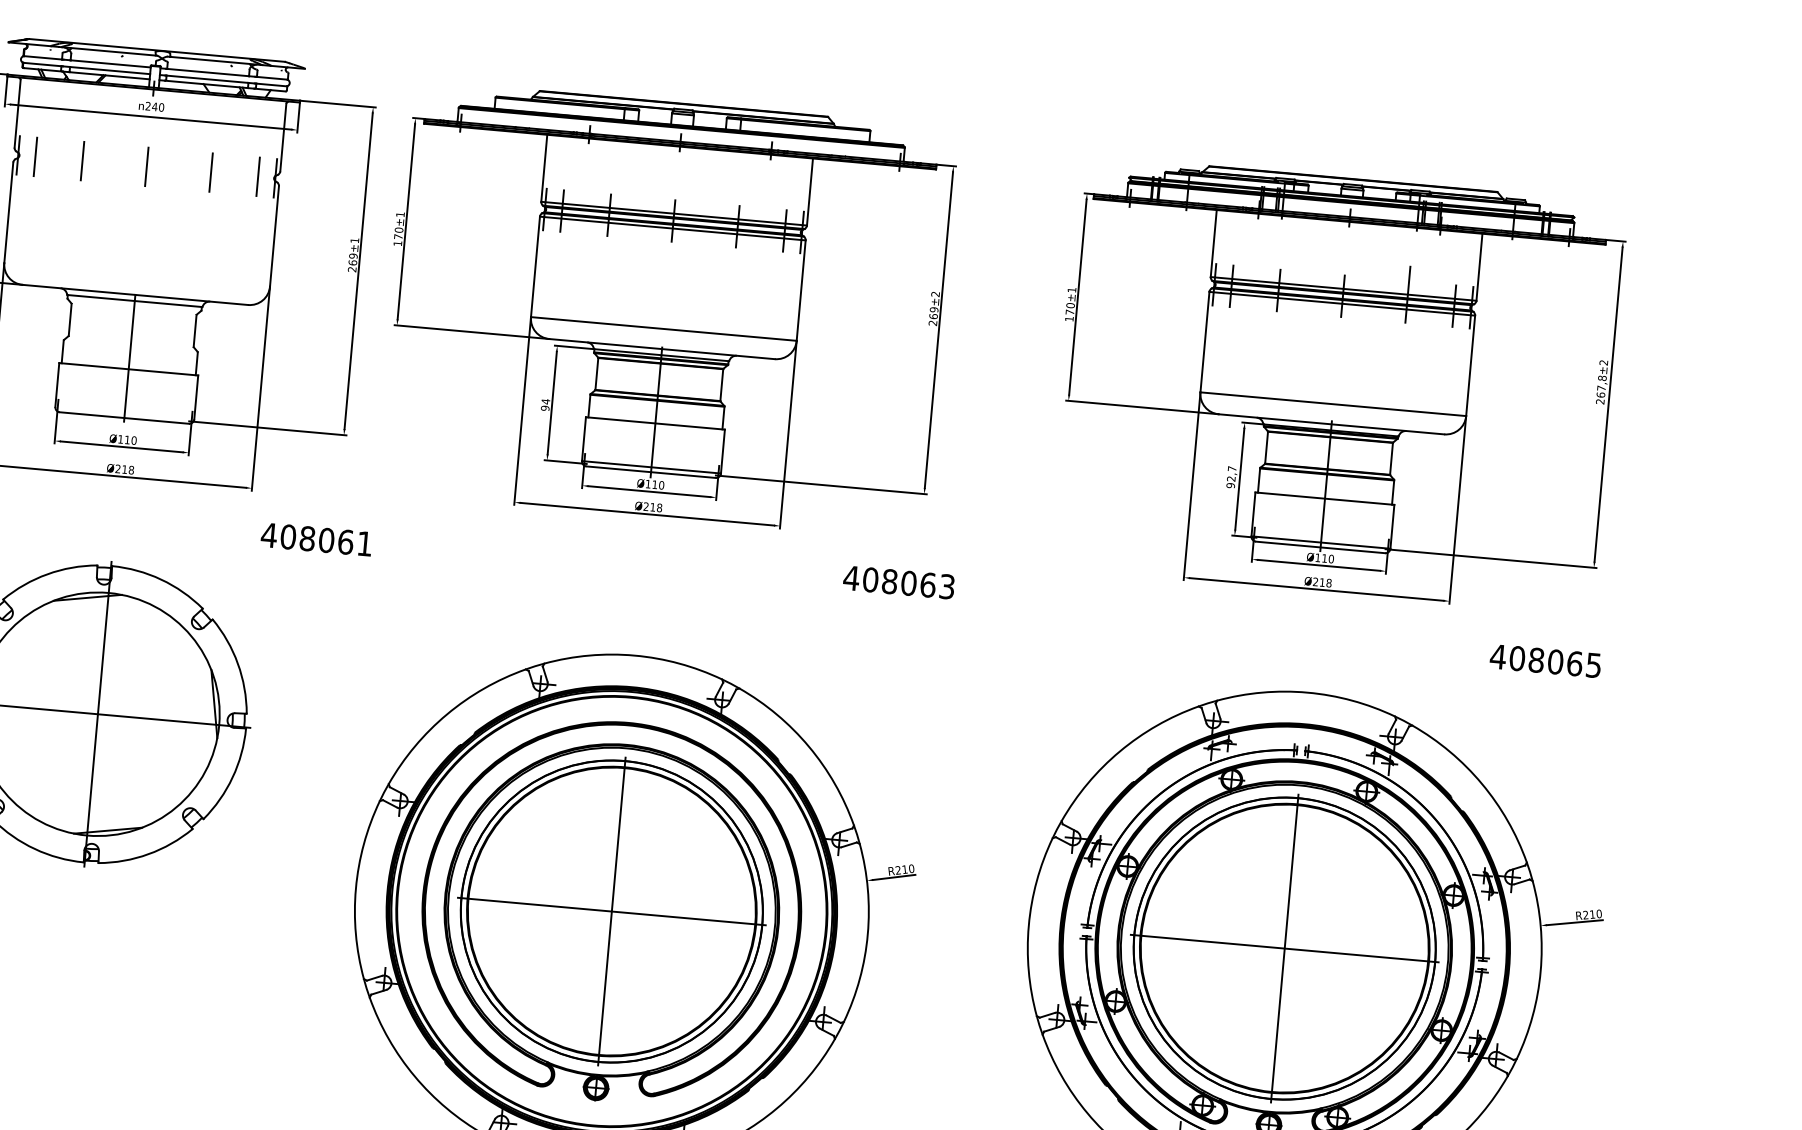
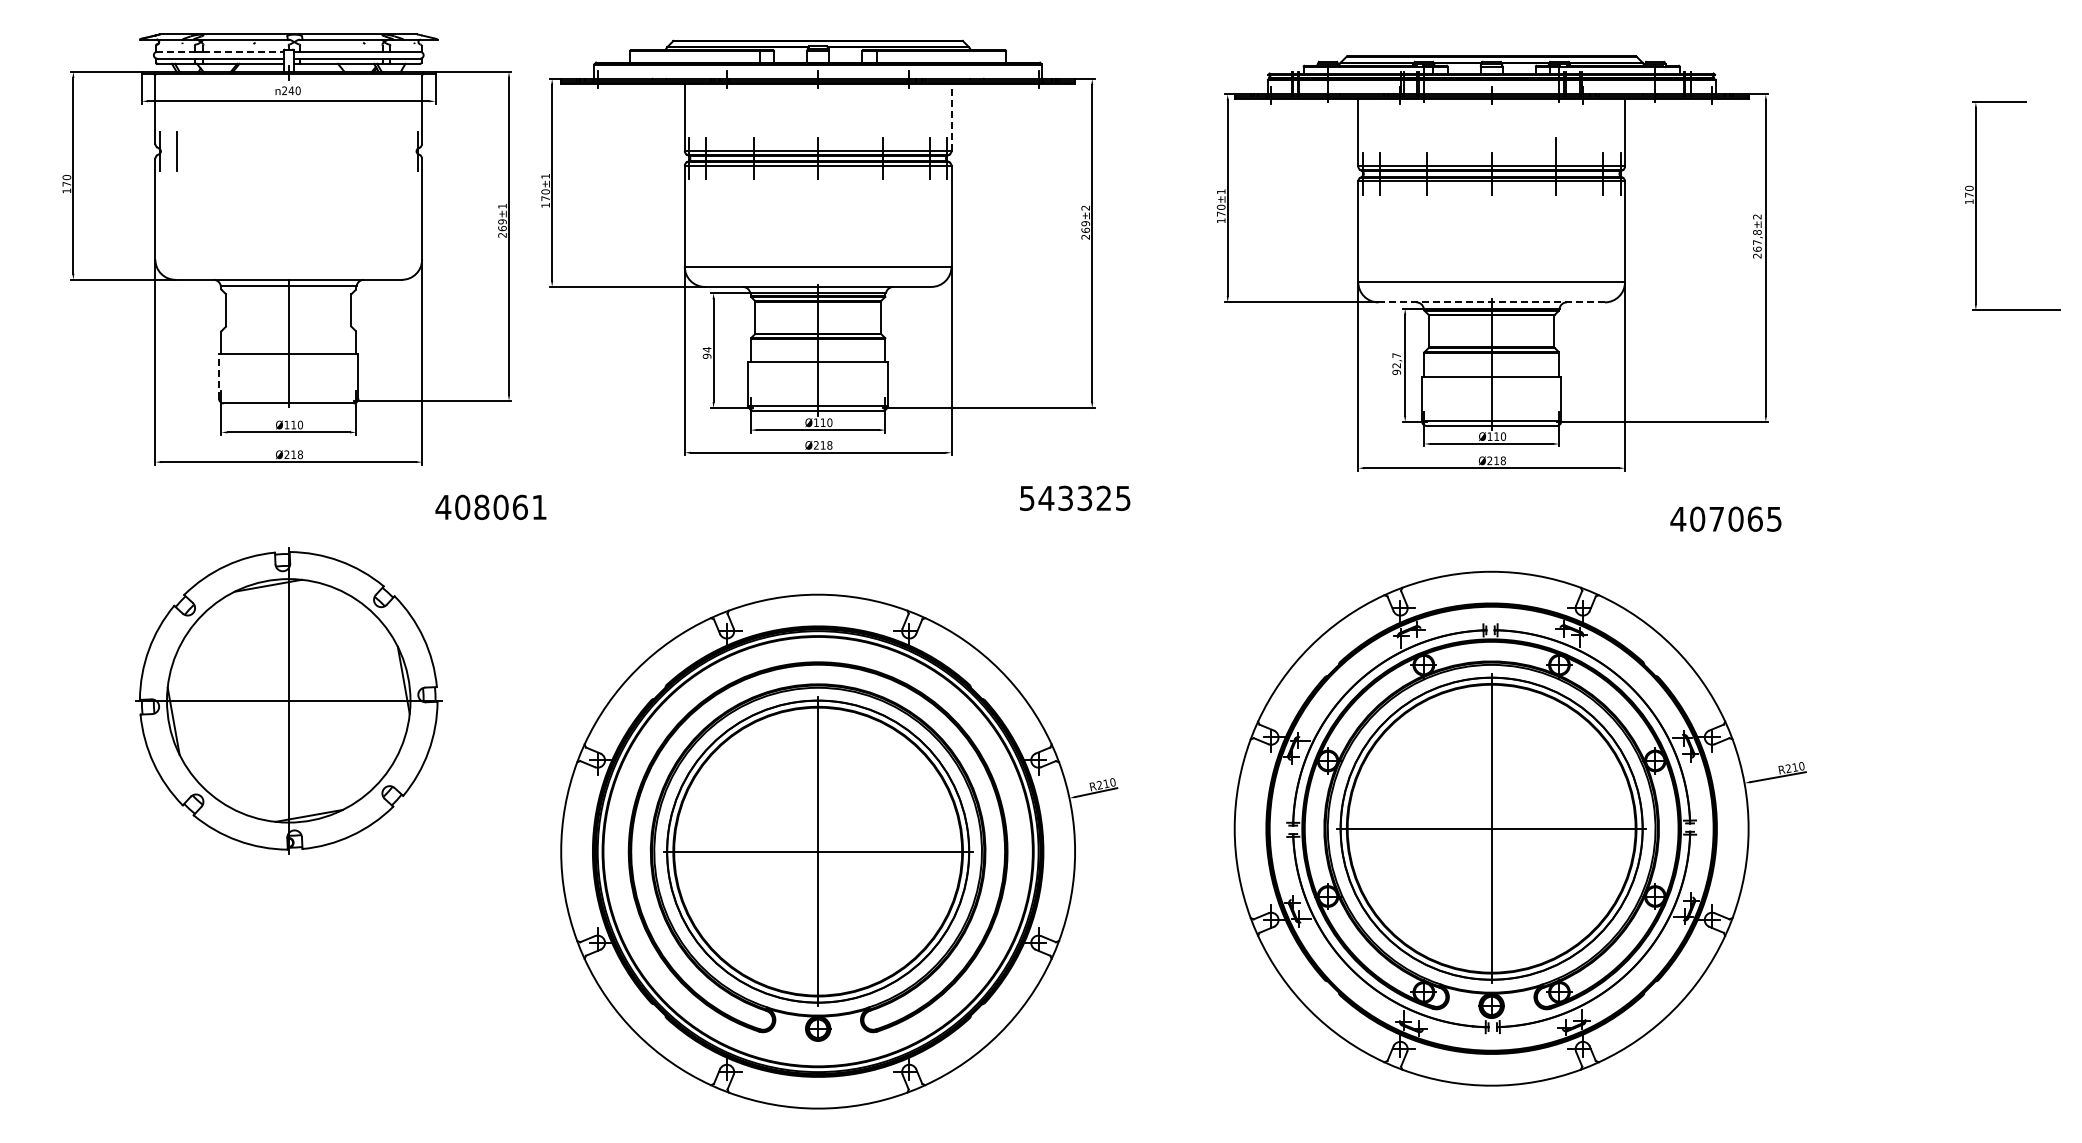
line: (43, 57) -> (176, 51), solid -> dashed
line: (111, 63) -> (244, 51), solid -> dashed
line: (82, 161) -> (224, 151), removed
line: (146, 167) -> (288, 151), removed
line: (211, 172) -> (353, 151), removed
line: (258, 177) -> (400, 151), removed
line: (809, 192) -> (951, 117), solid -> dashed
line: (57, 385) -> (219, 376), solid -> dashed
line: (1331, 424) -> (1491, 302), solid -> dashed
text: (898, 582) -> (1074, 498), 408063 -> 543325
text: (1536, 659) -> (1716, 518), 408065 -> 407065

